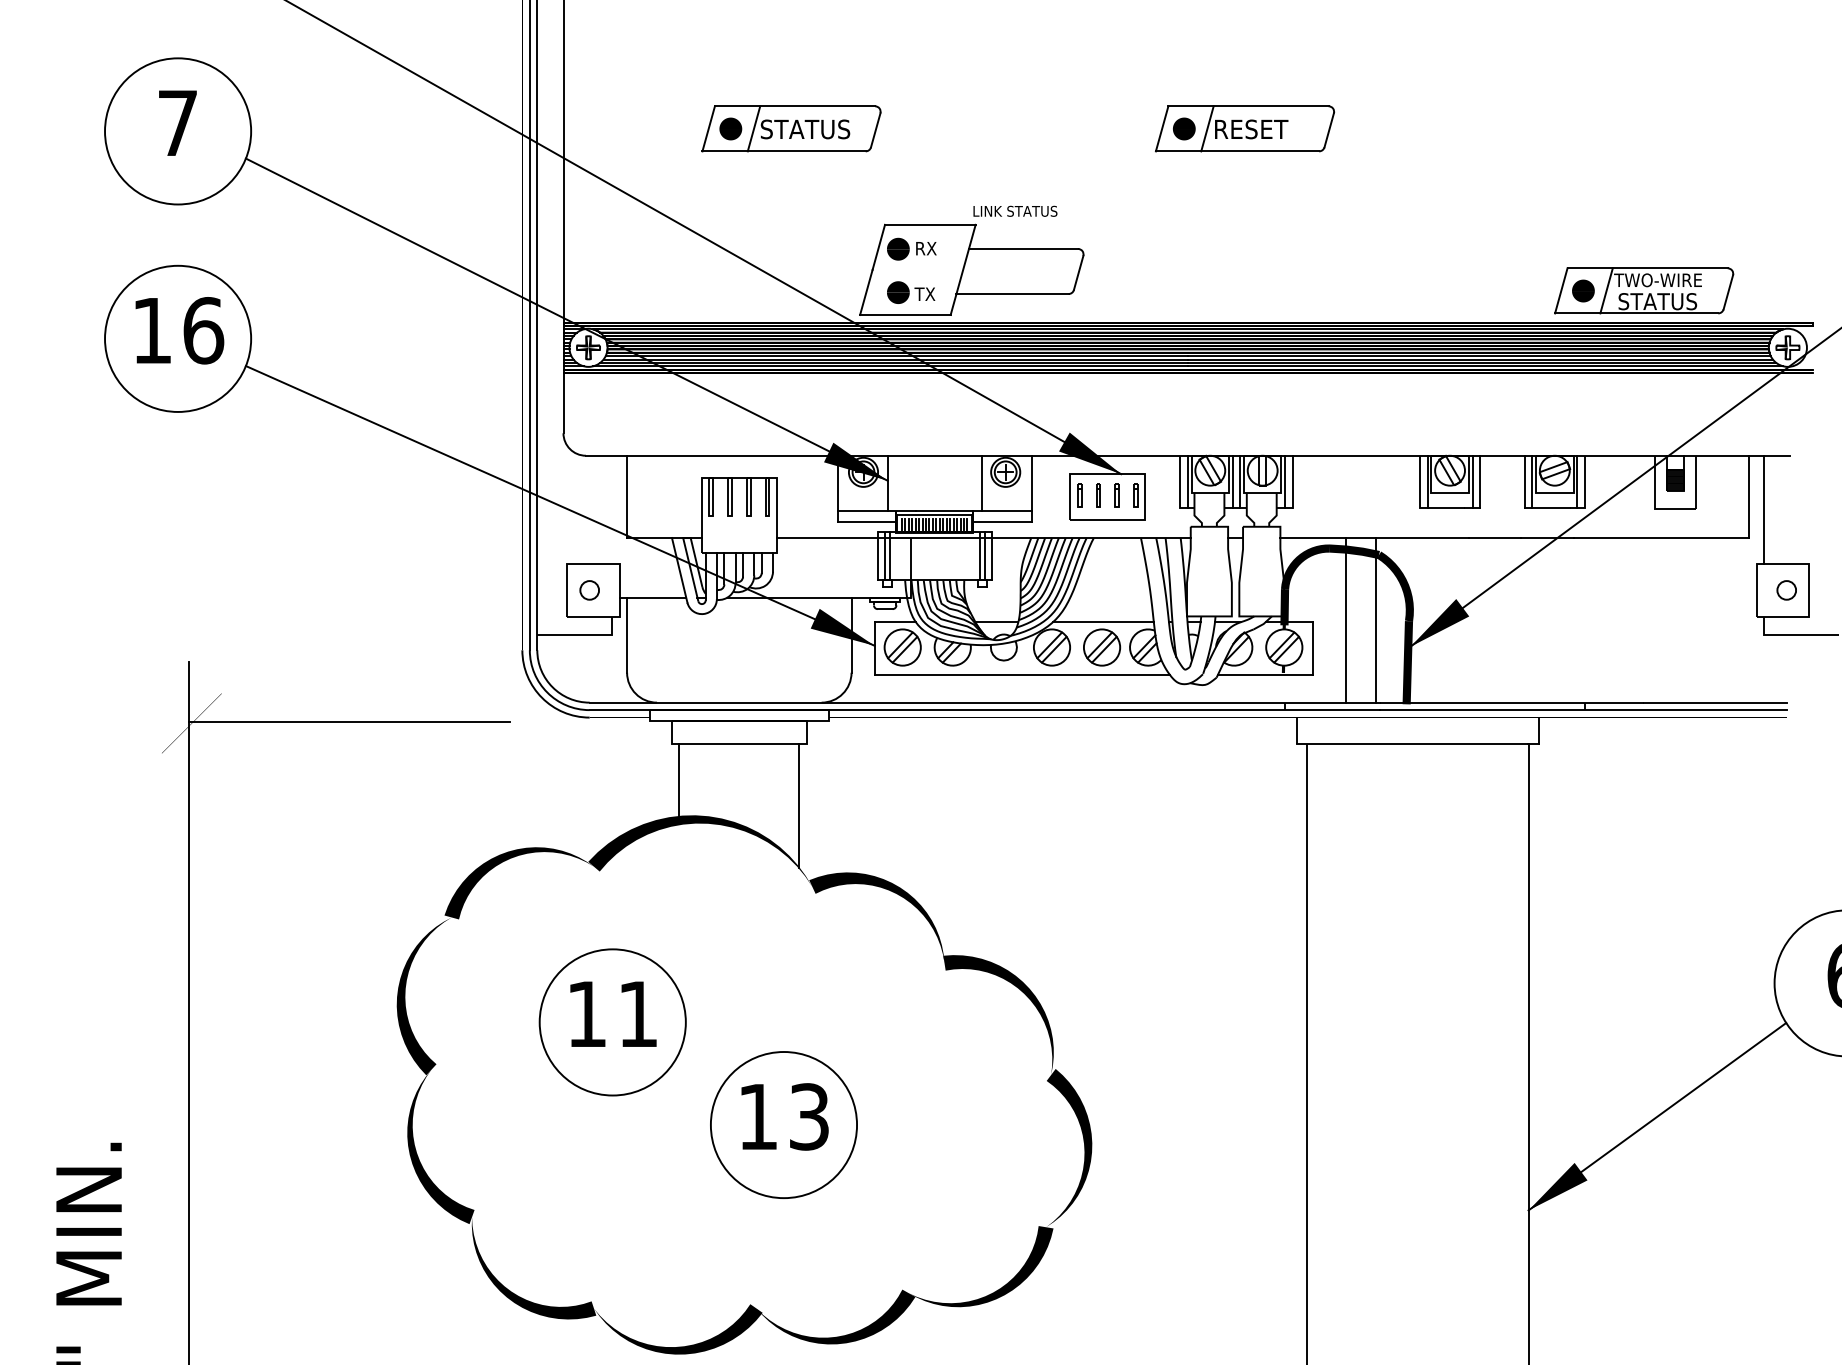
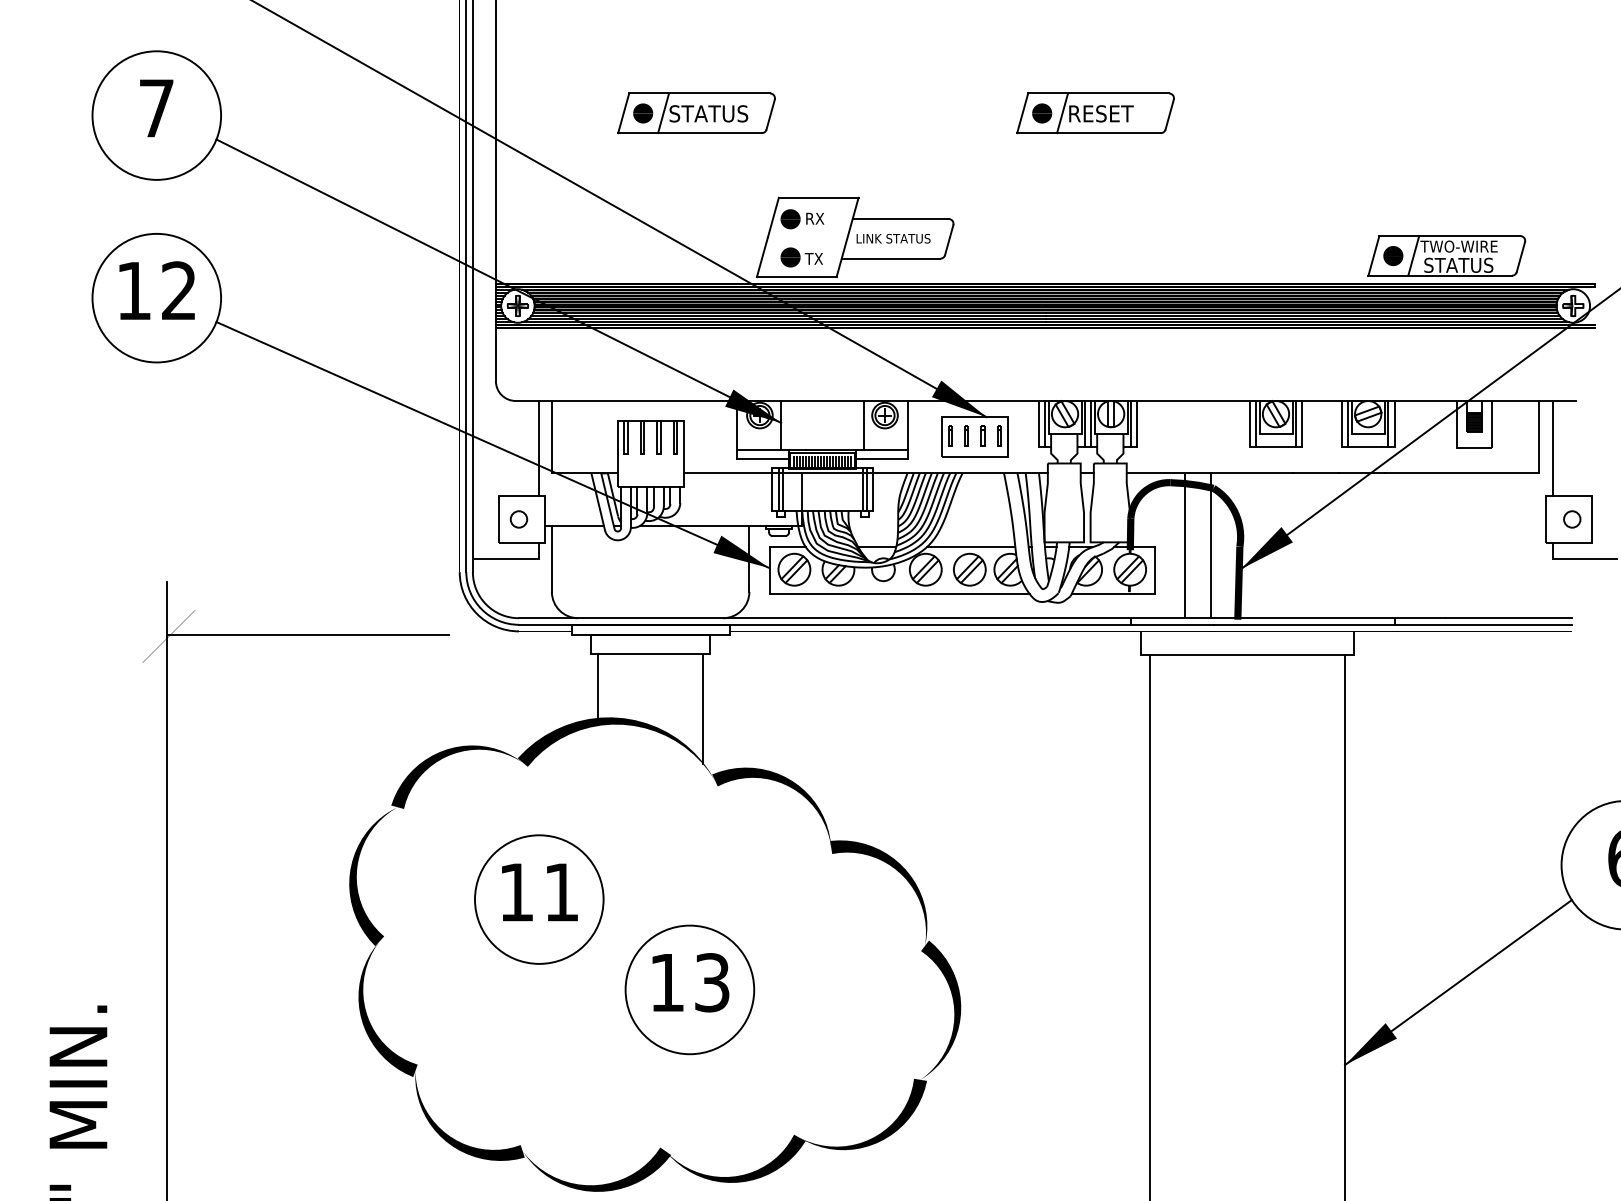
text: (1015, 210) -> (893, 237), moved
text: (203, 330) -> (179, 290), 16 -> 12
line: (612, 509) -> (539, 448), added

